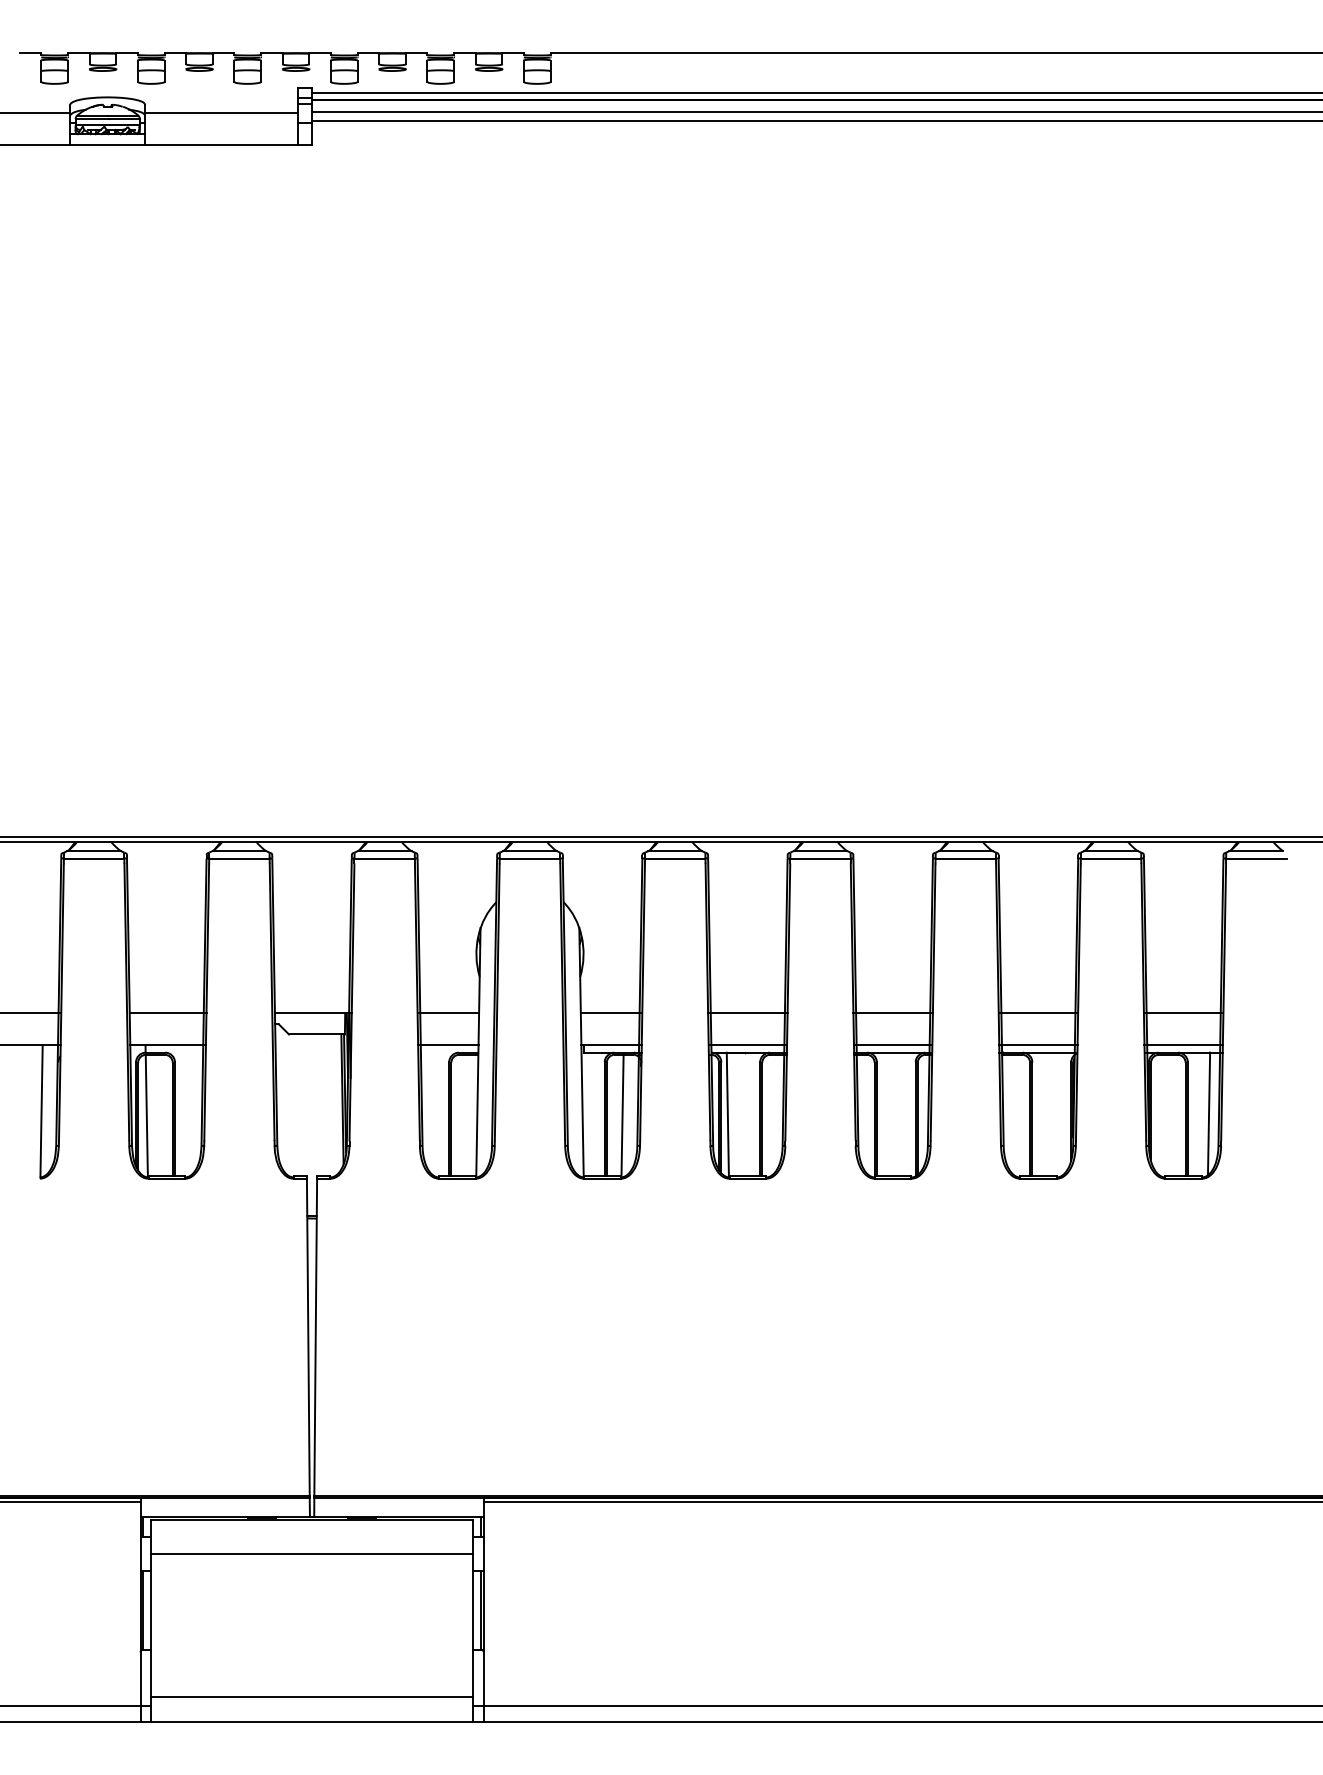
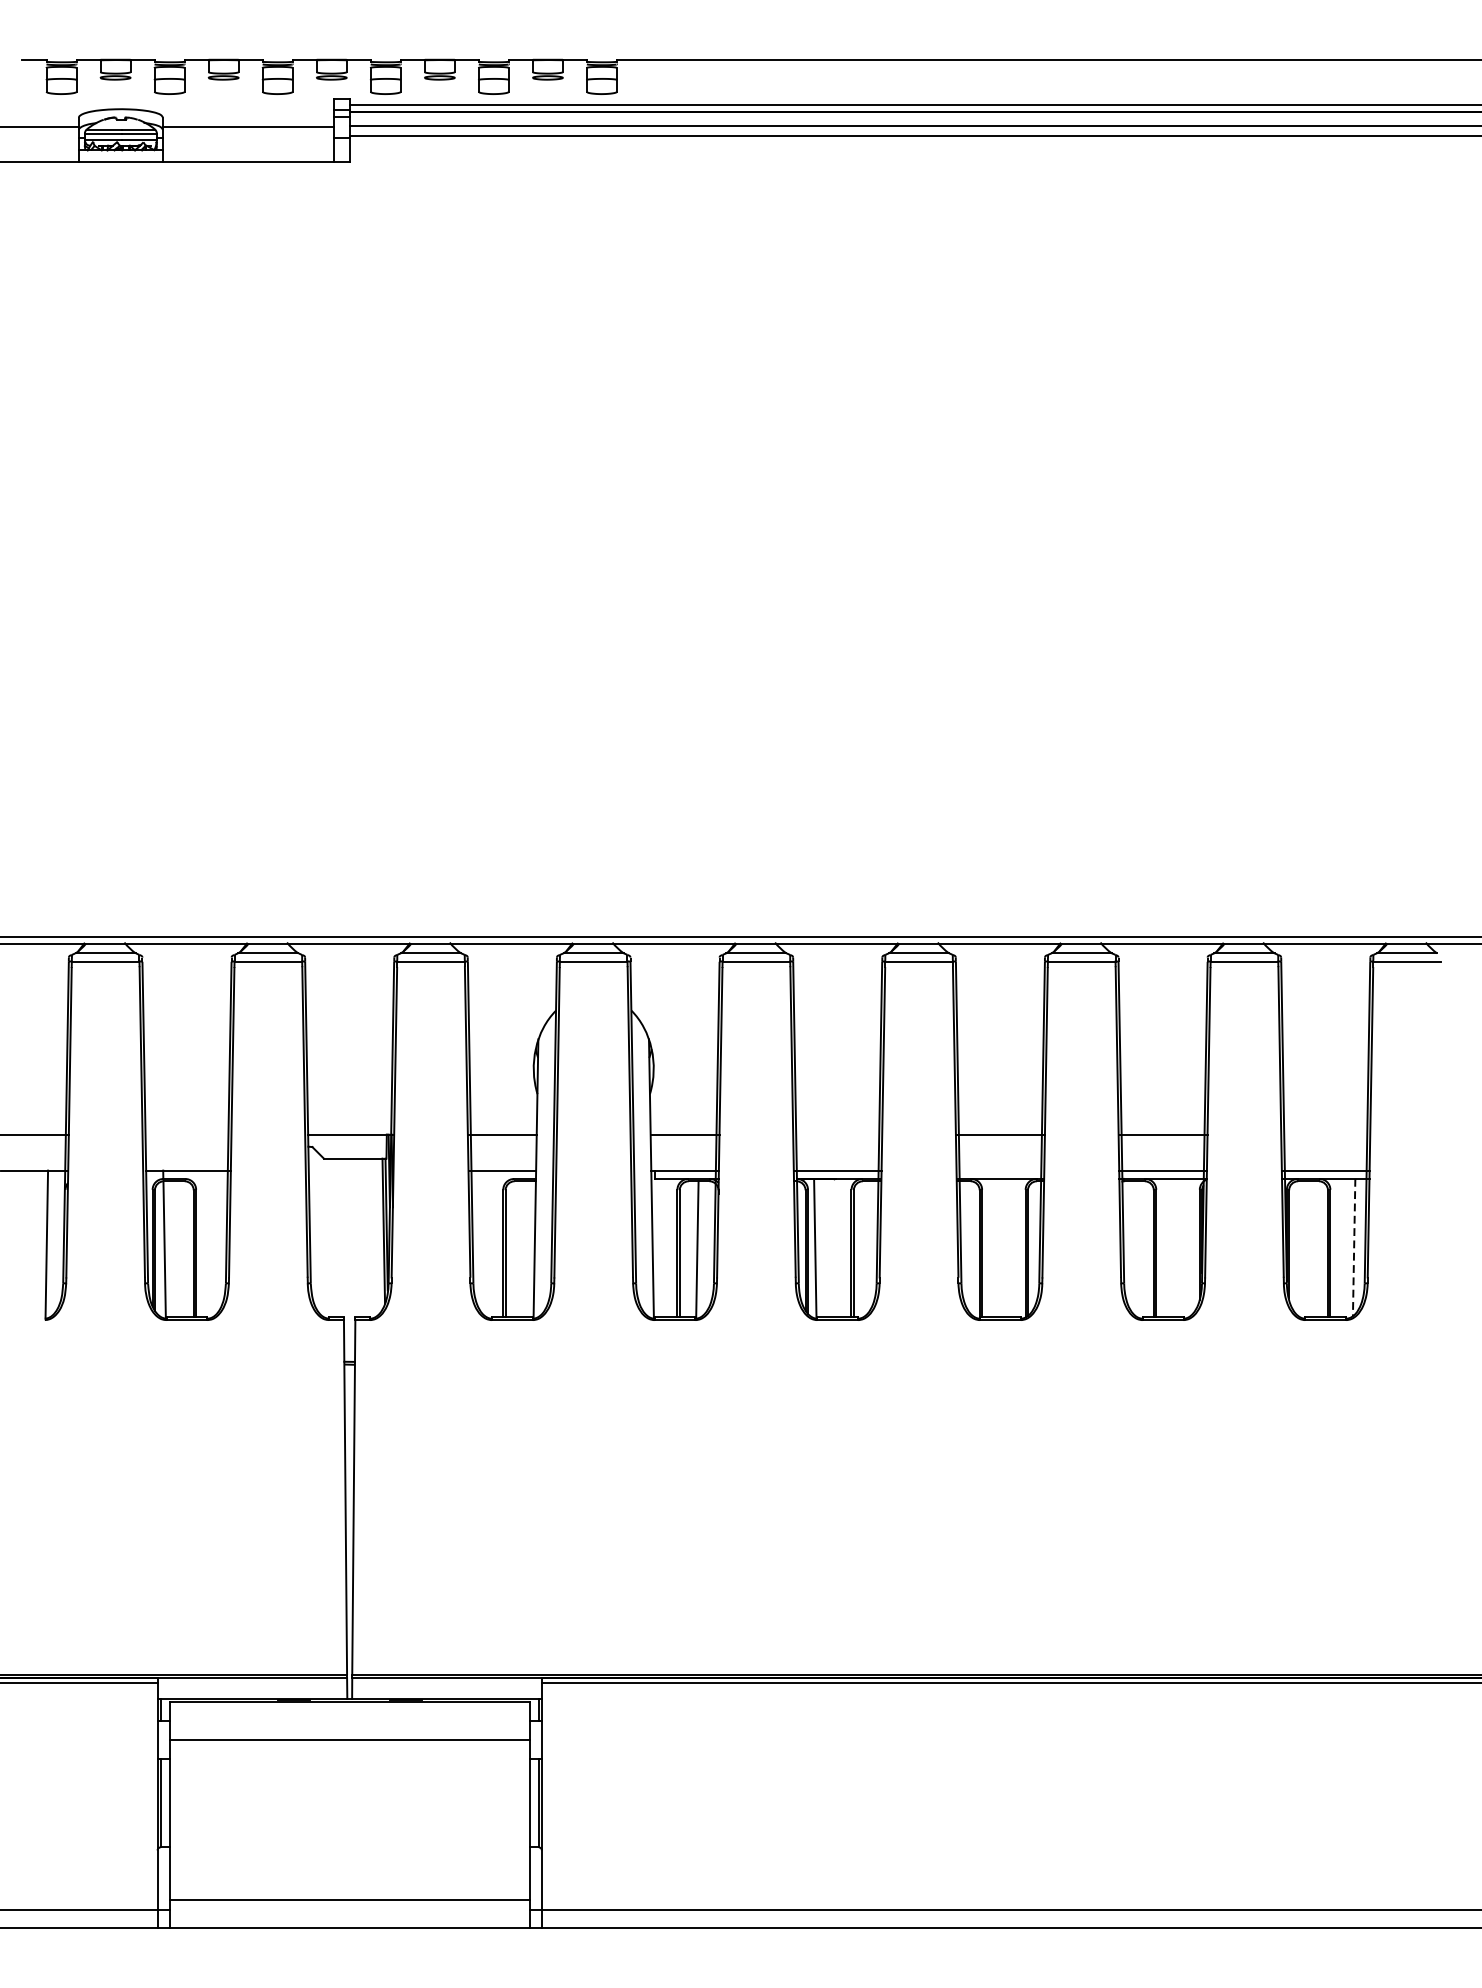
line: (167, 1013) -> (187, 1135), removed
line: (747, 1013) -> (837, 1135), removed
line: (1183, 1013) -> (1325, 1135), removed
line: (892, 1045) -> (999, 1170), removed
line: (1209, 1114) -> (1354, 1248), solid -> dashed

